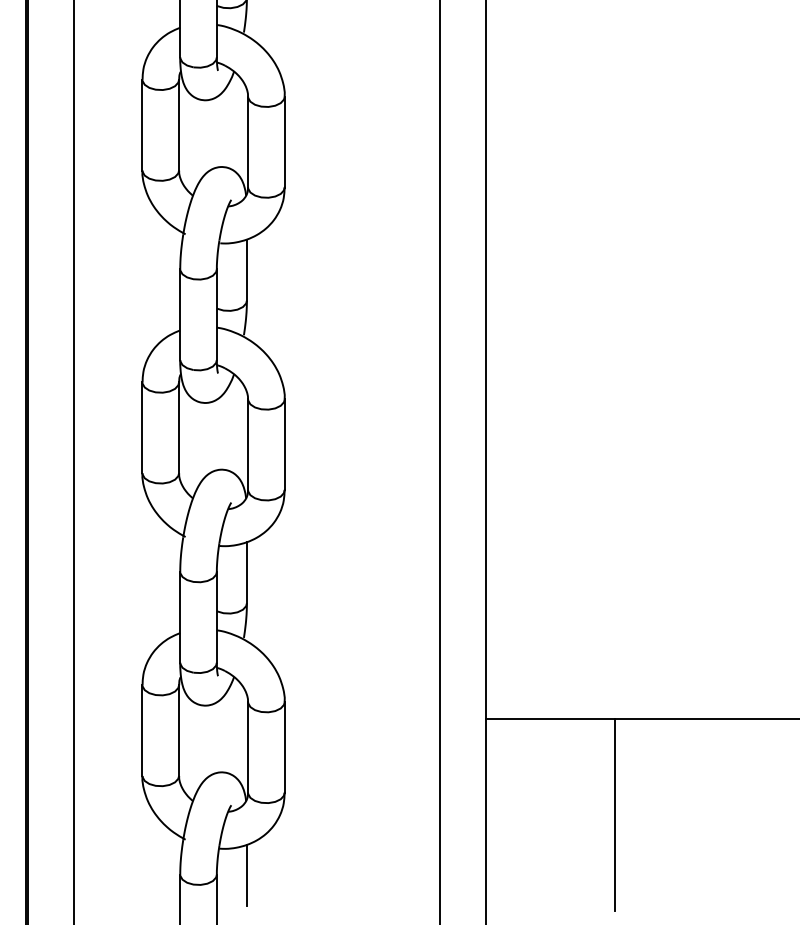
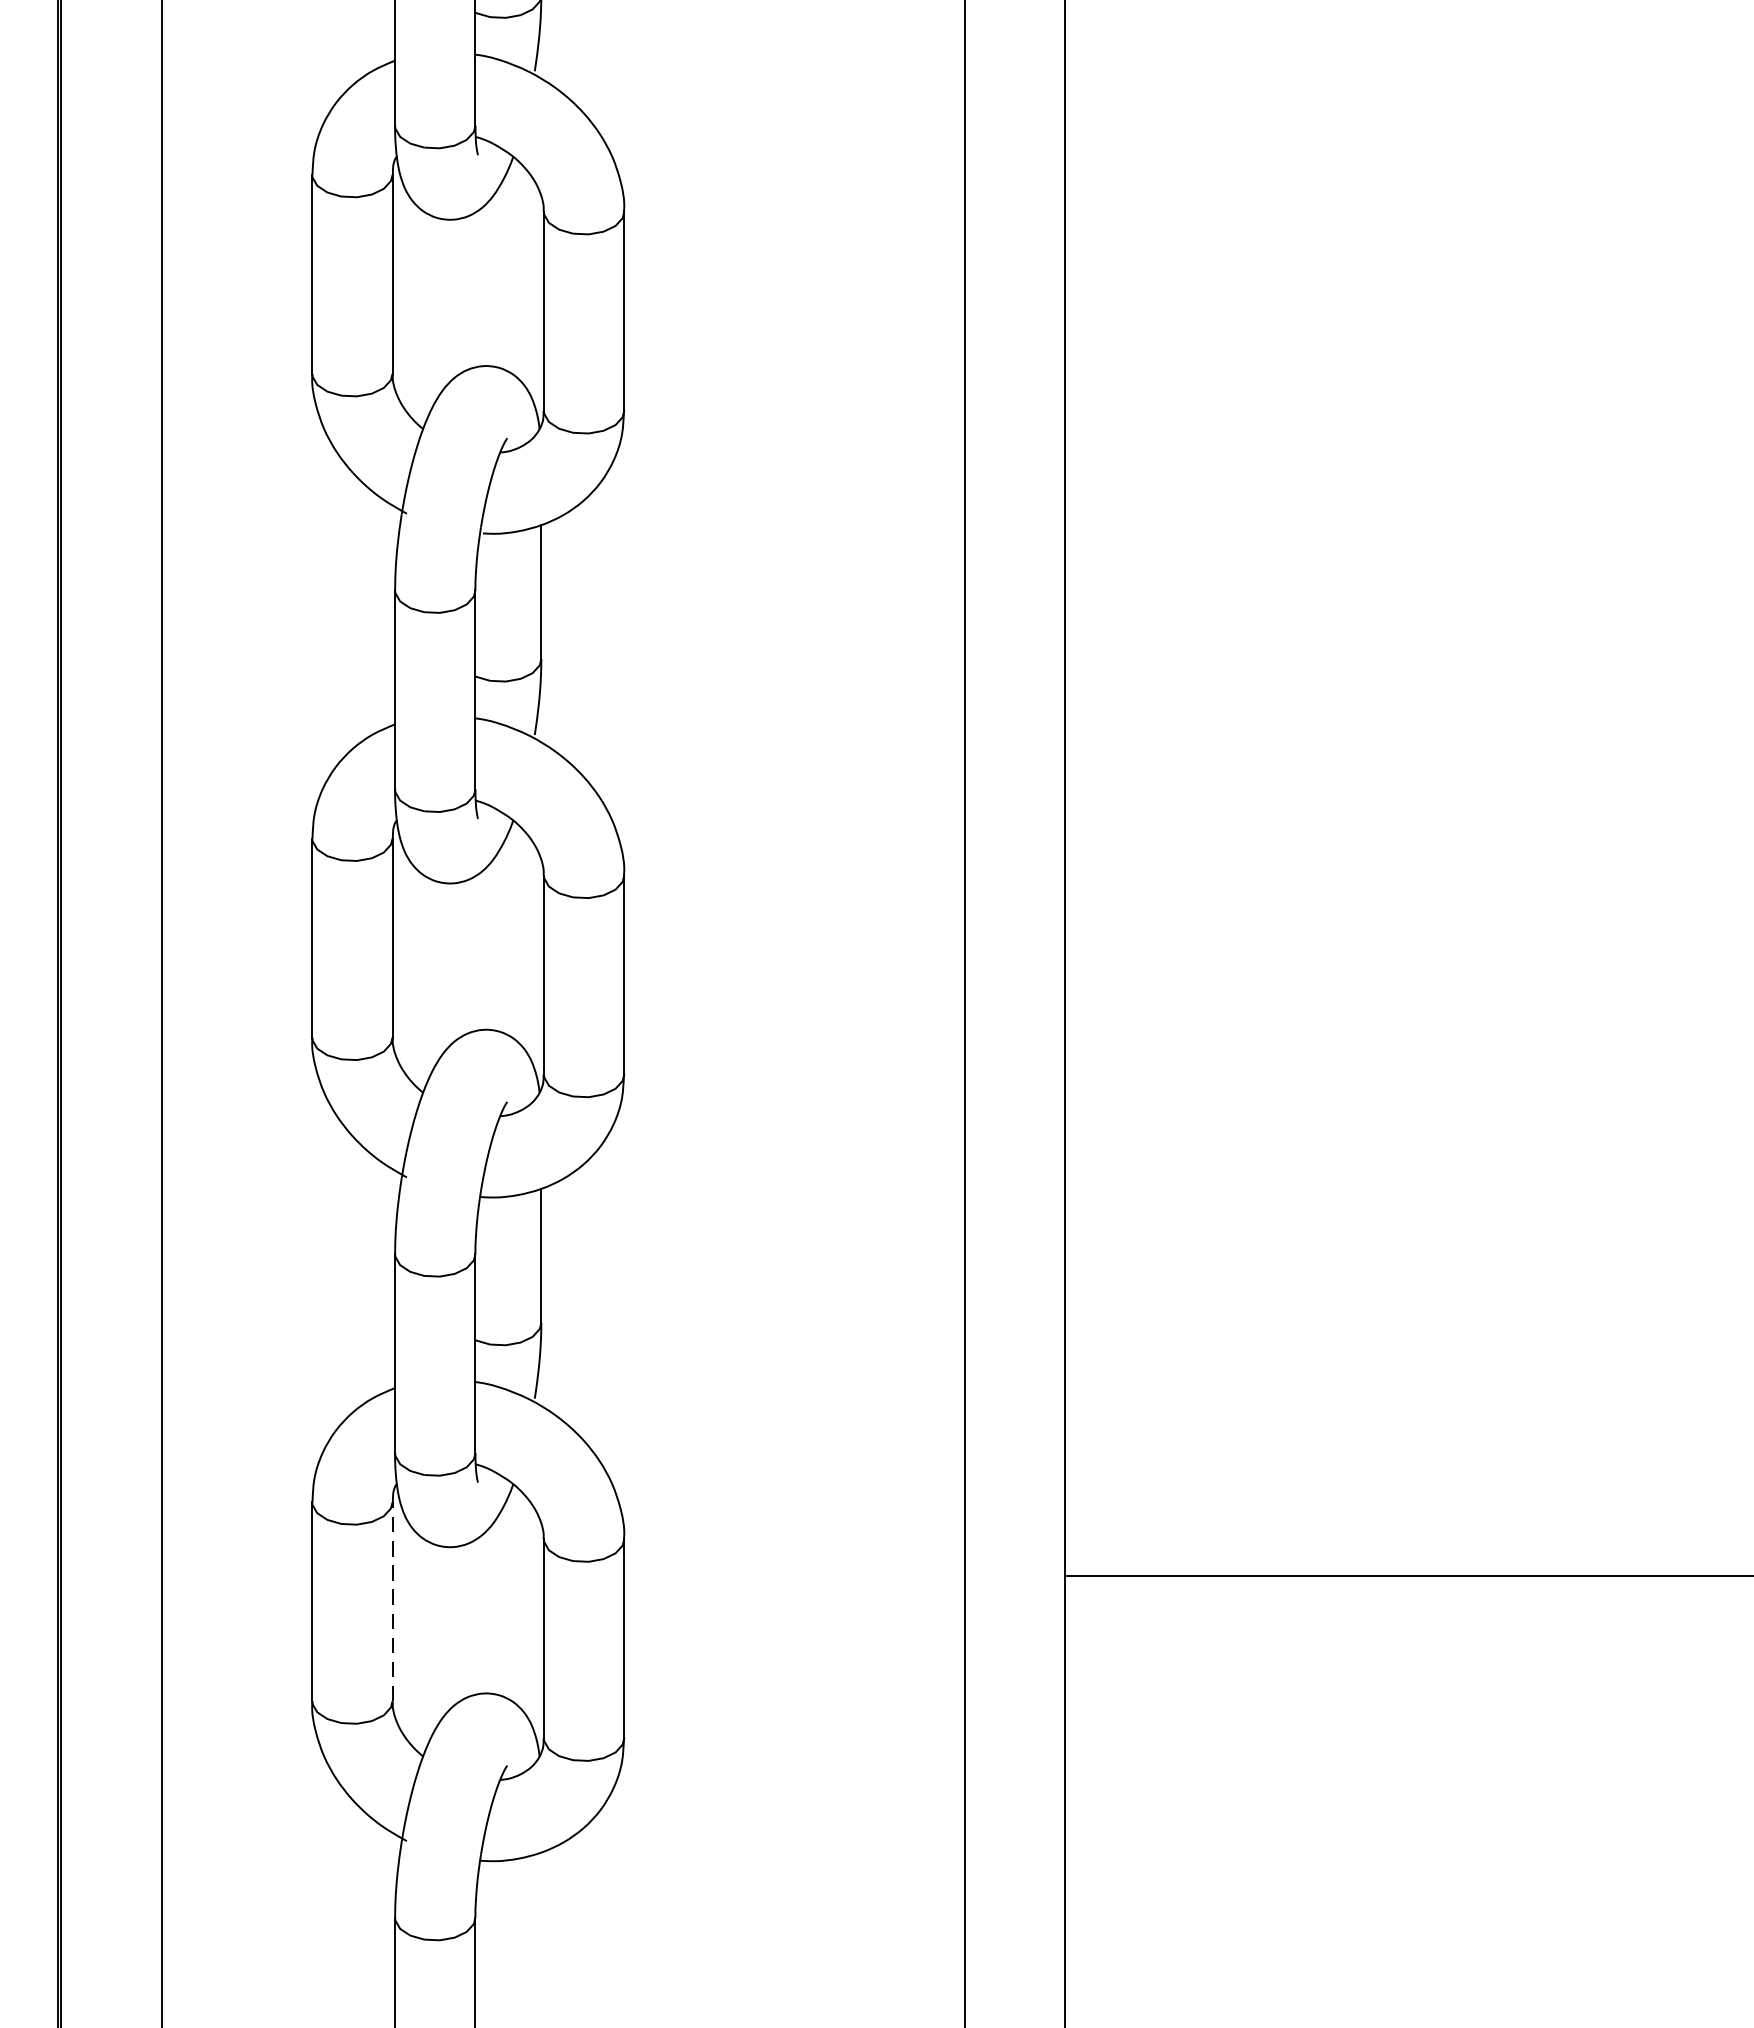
line: (179, 730) -> (393, 1601), solid -> dashed
line: (615, 814) -> (1349, 1785), removed
line: (246, 875) -> (540, 1919), removed

